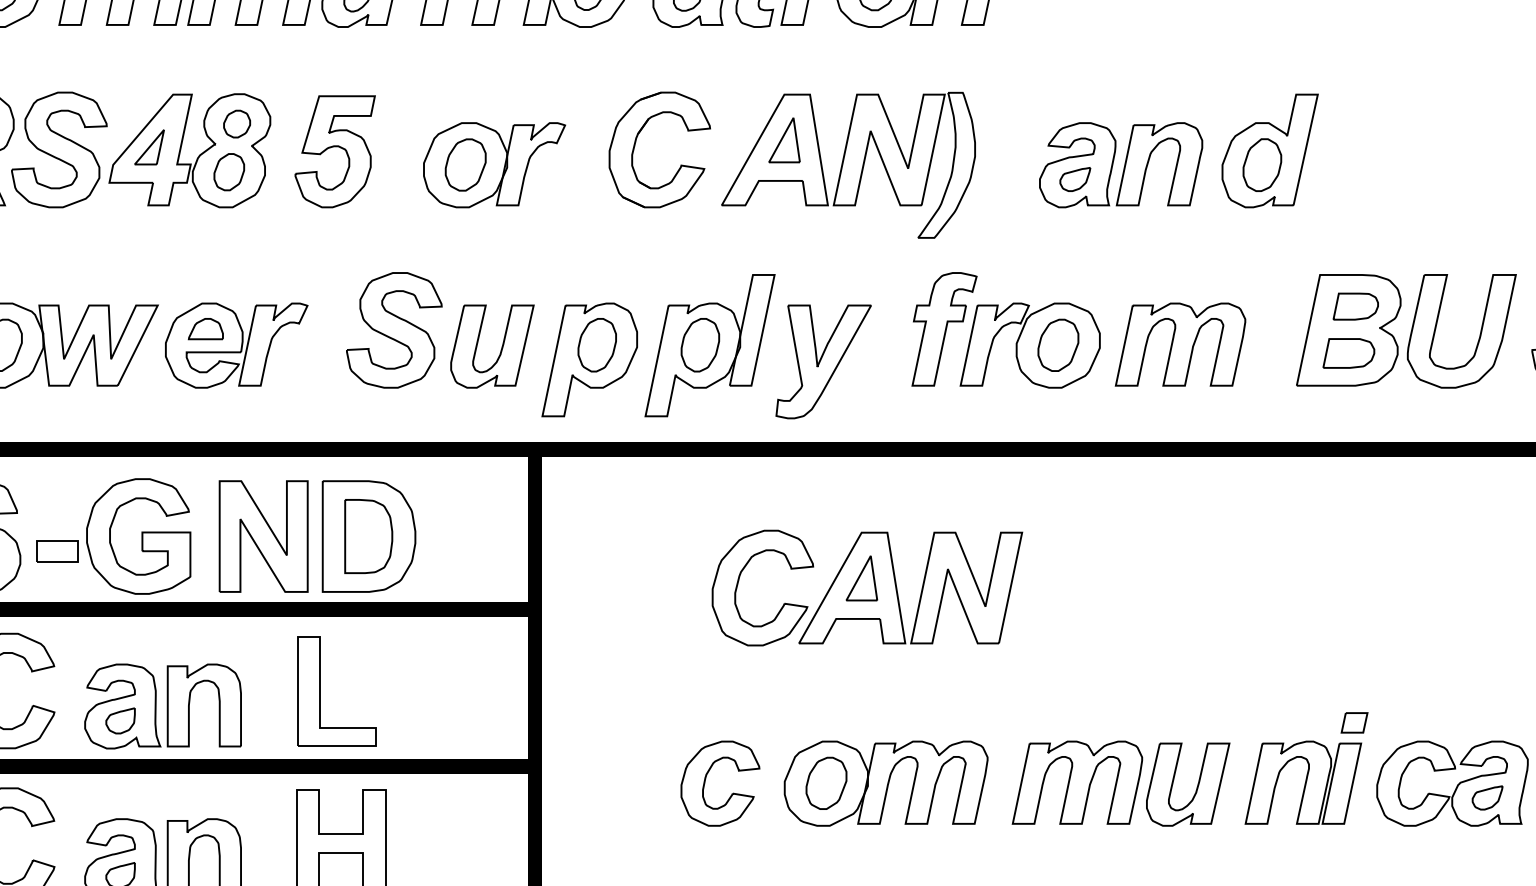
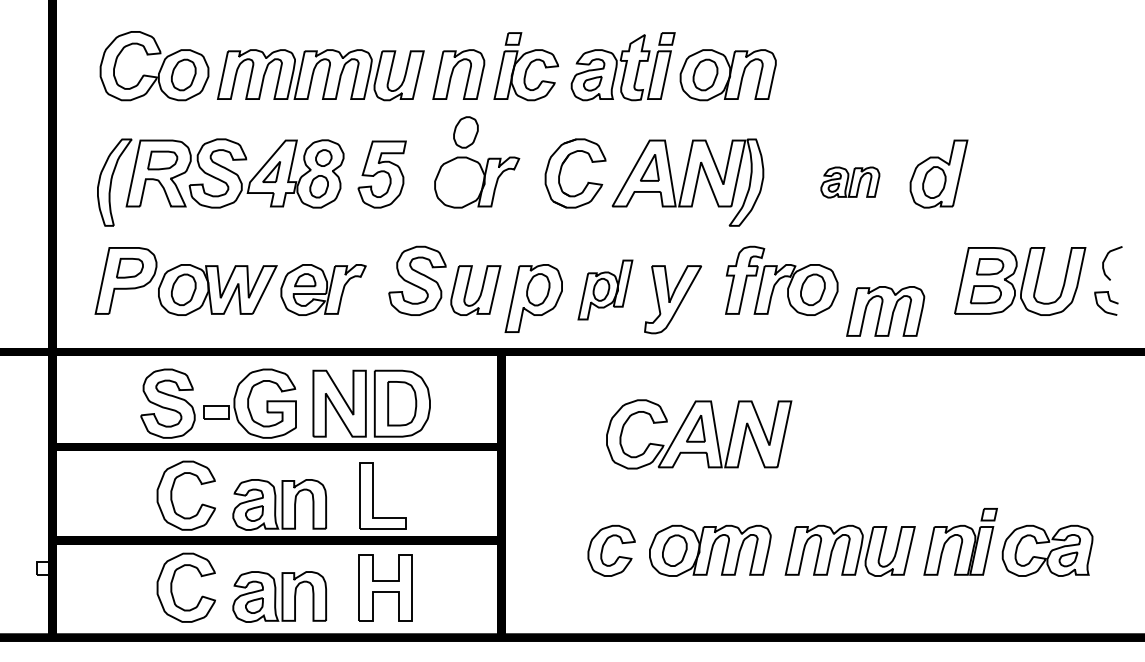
part: (464, 165) -> (465, 132), moved
part: (1121, 165) -> (850, 182), size x0.6
part: (710, 344) -> (605, 289), size x0.7
part: (1180, 344) -> (885, 311), moved

